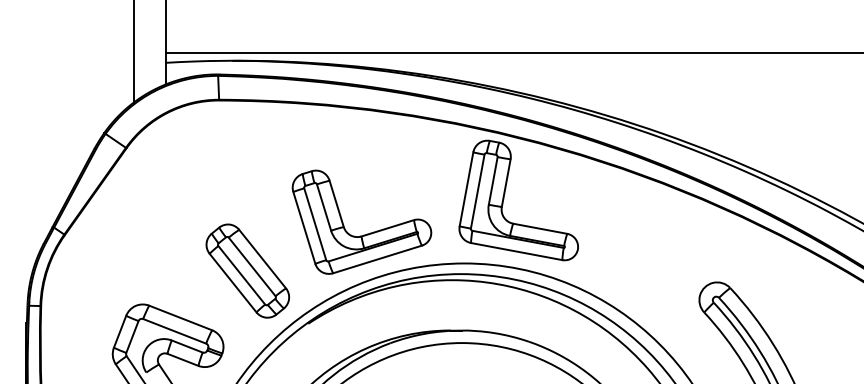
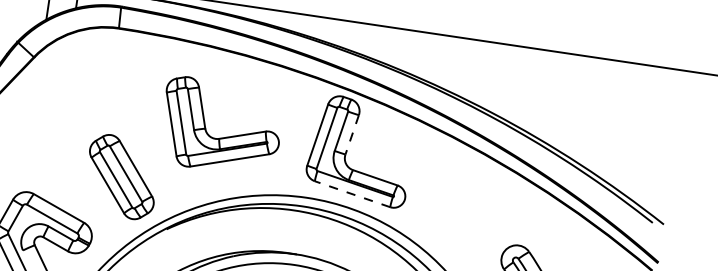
line: (506, 183) -> (352, 135), solid -> dashed
part: (363, 234) -> (221, 137), moved
line: (516, 251) -> (352, 194), solid -> dashed

